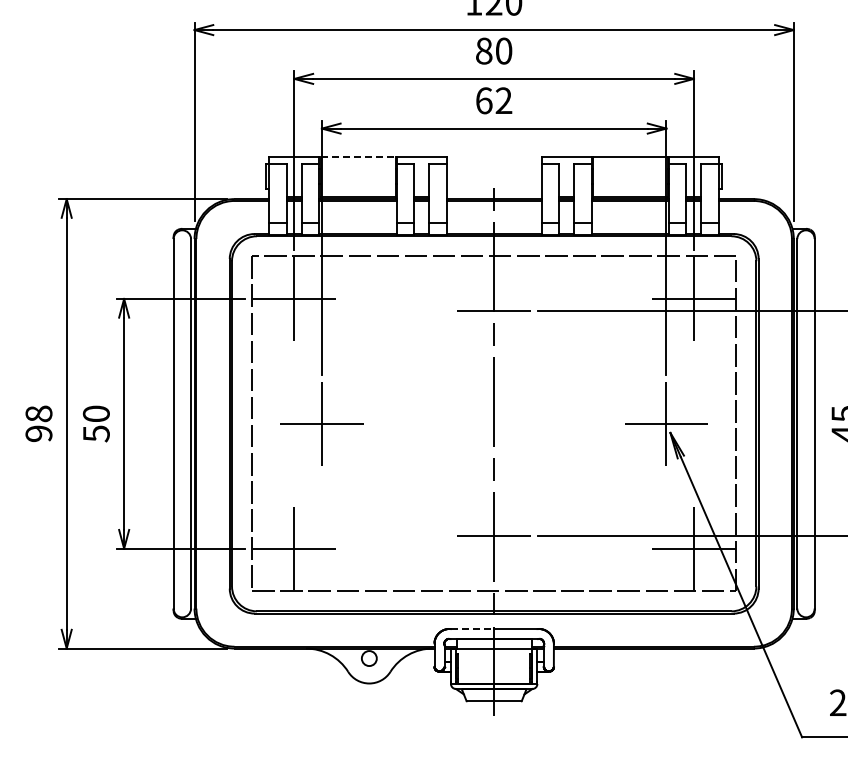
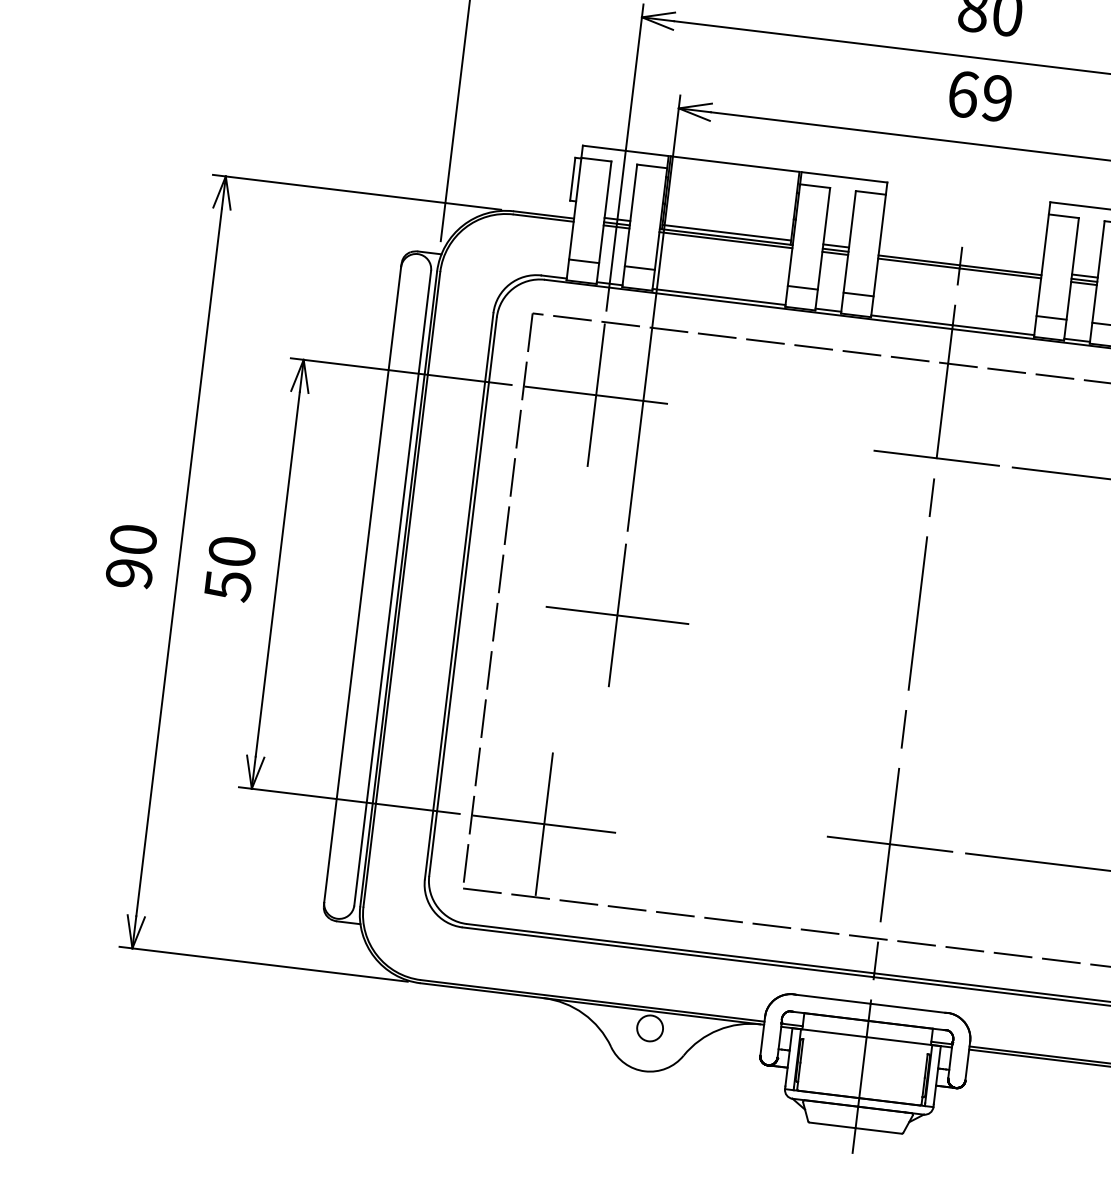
text: (503, 100) -> (996, 97), 62 -> 69
line: (358, 156) -> (735, 163), dashed -> solid
text: (39, 413) -> (134, 538), 98 -> 90
line: (472, 629) -> (833, 999), dashed -> solid

